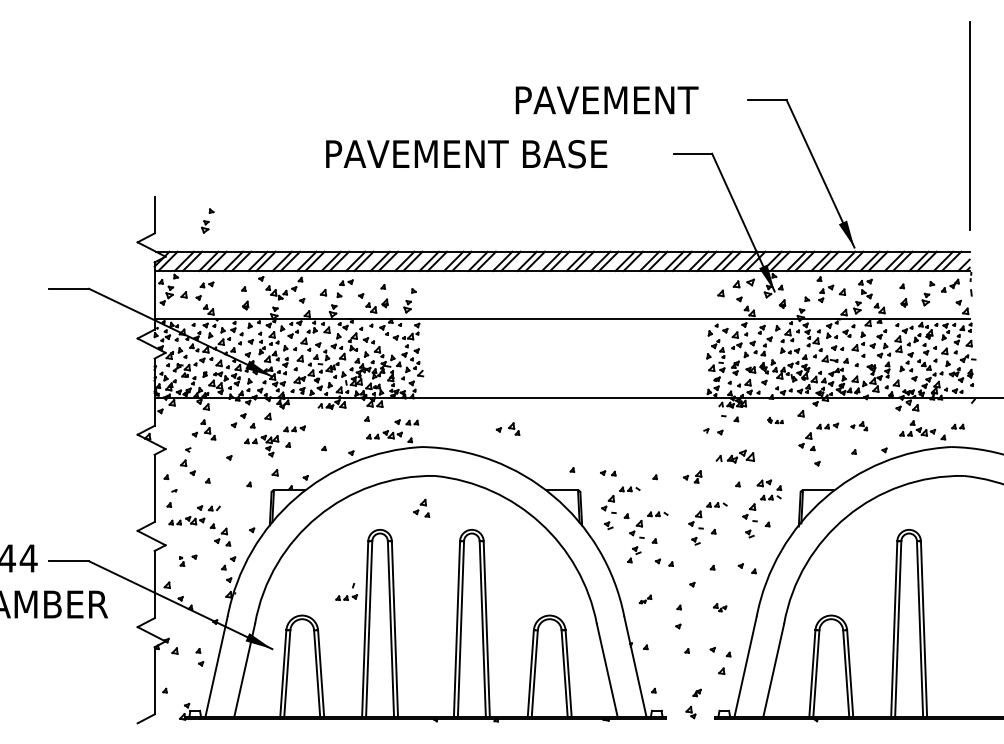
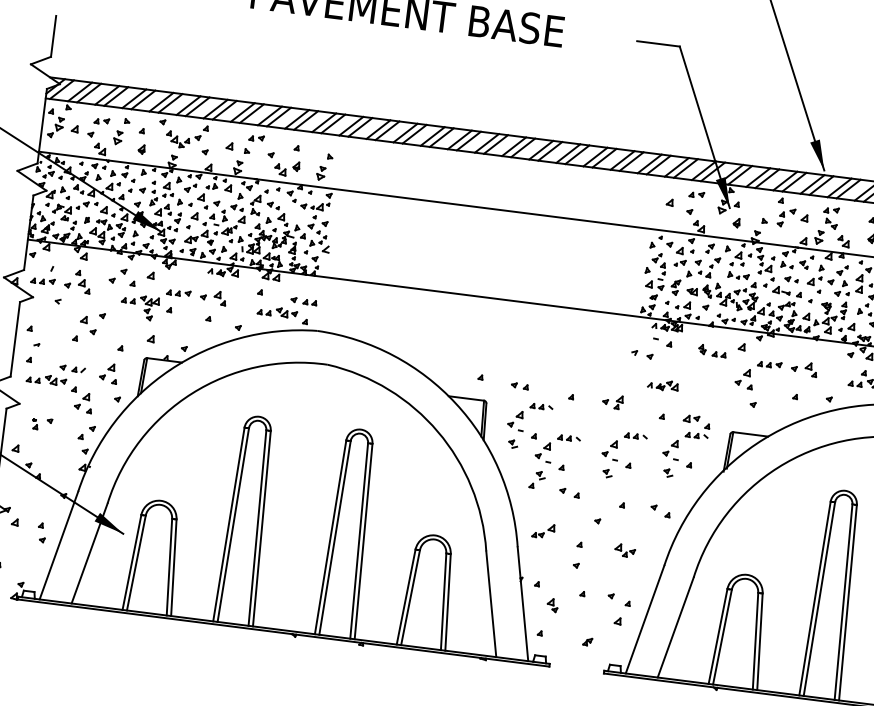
part: (207, 220) -> (121, 131), moved
part: (743, 283) -> (696, 194), size x0.62
part: (775, 420) -> (712, 350), size x1.67
part: (859, 425) -> (804, 368), size x1.43
part: (507, 428) -> (212, 296), moved
part: (735, 456) -> (663, 385), size x0.71
part: (187, 467) -> (87, 324), moved
part: (421, 507) -> (108, 372), moved
part: (346, 591) -> (43, 274), moved
part: (645, 599) -> (543, 531), size x1.67
part: (719, 607) -> (624, 550), size x1.43
part: (690, 712) -> (552, 605), moved

